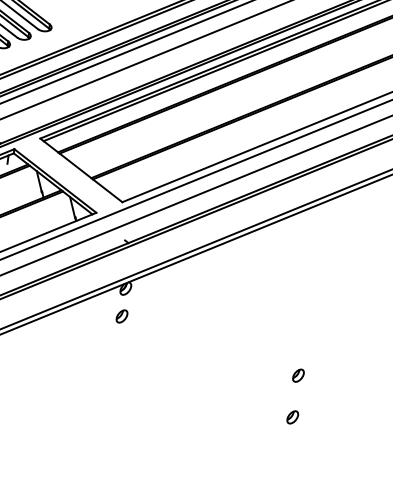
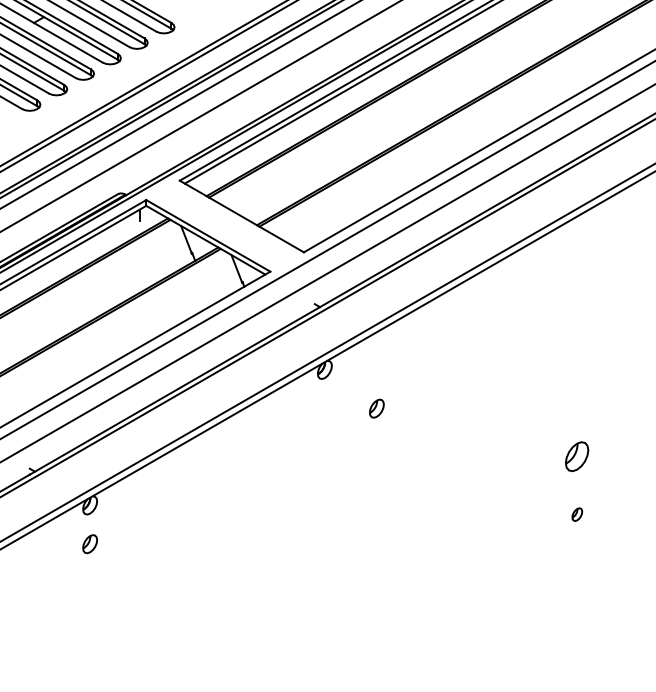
part: (121, 316) -> (376, 408), moved
part: (298, 375) -> (577, 456), size x1.6
part: (292, 417) -> (577, 514), size x0.7

